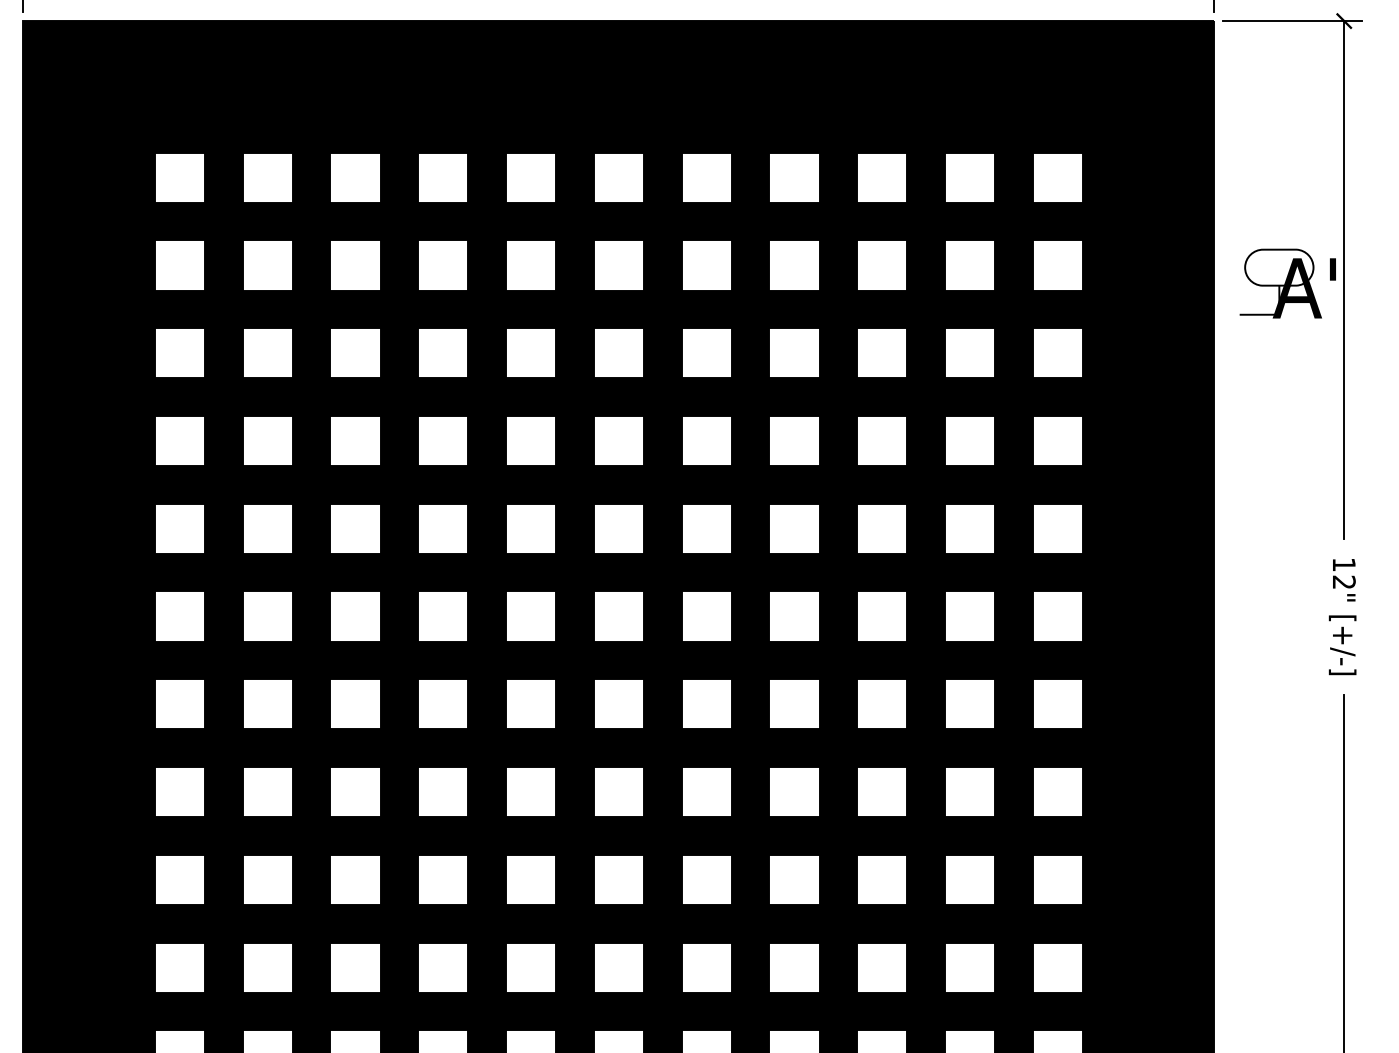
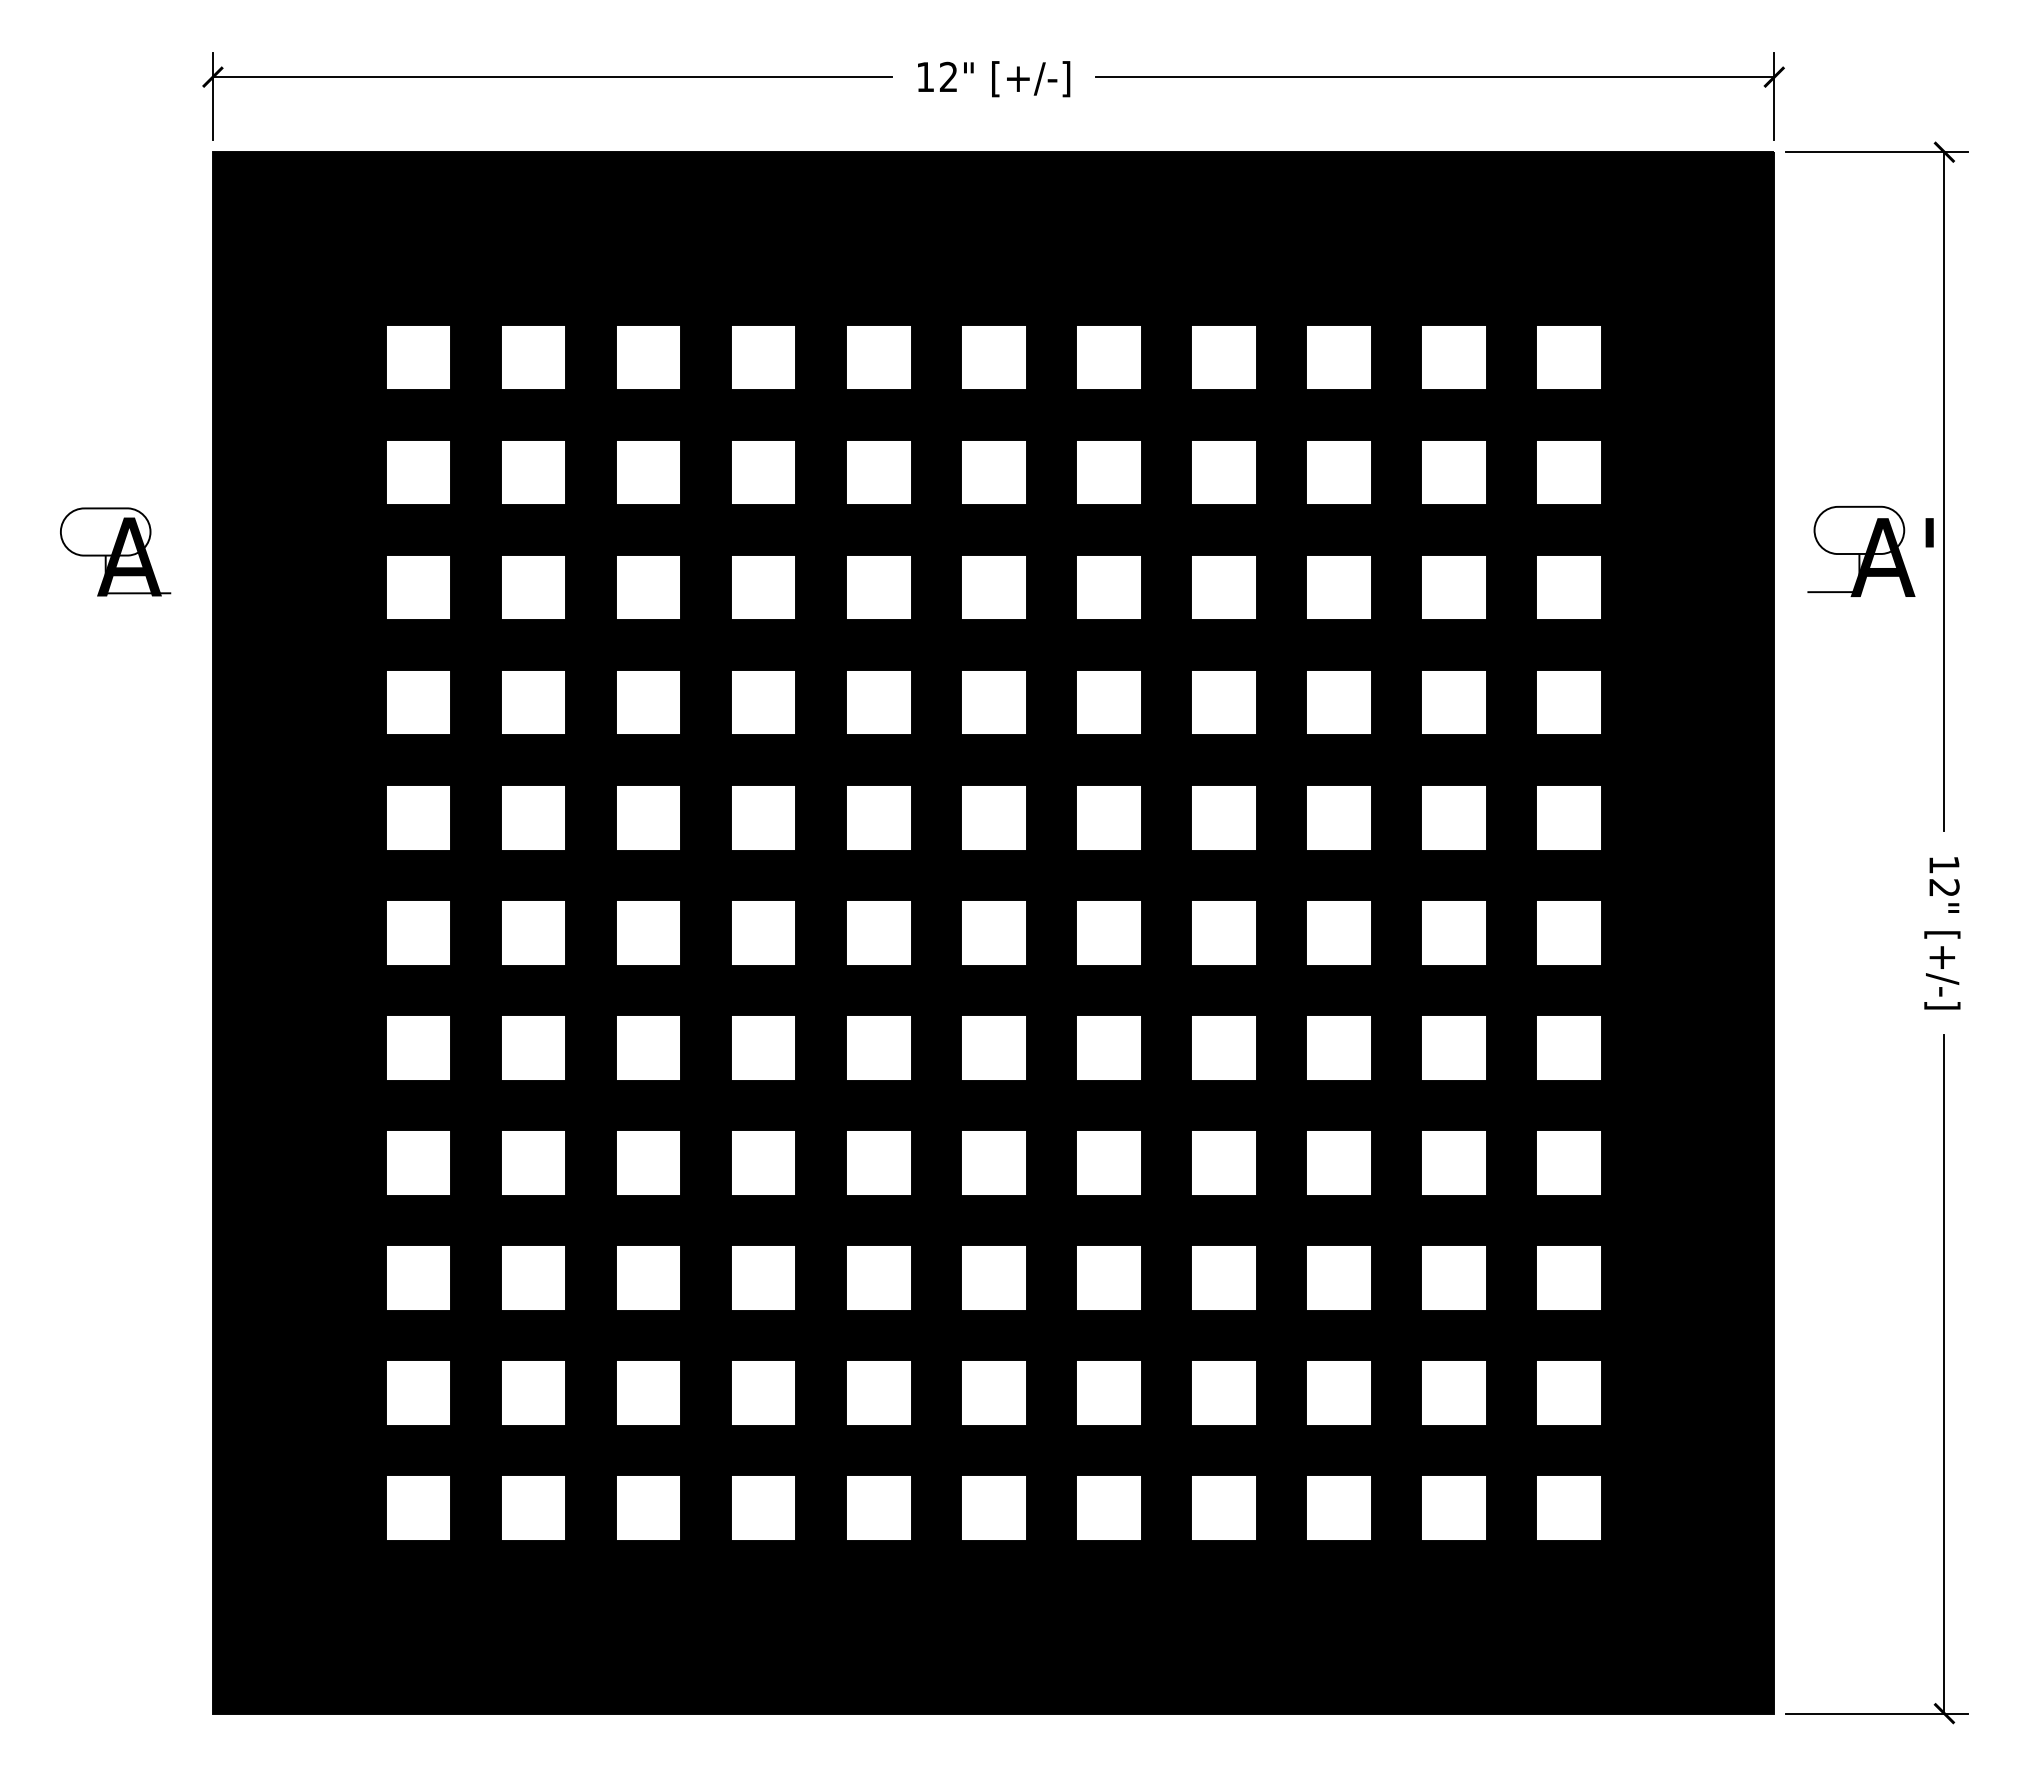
part: (1287, 282) -> (1870, 550), moved

